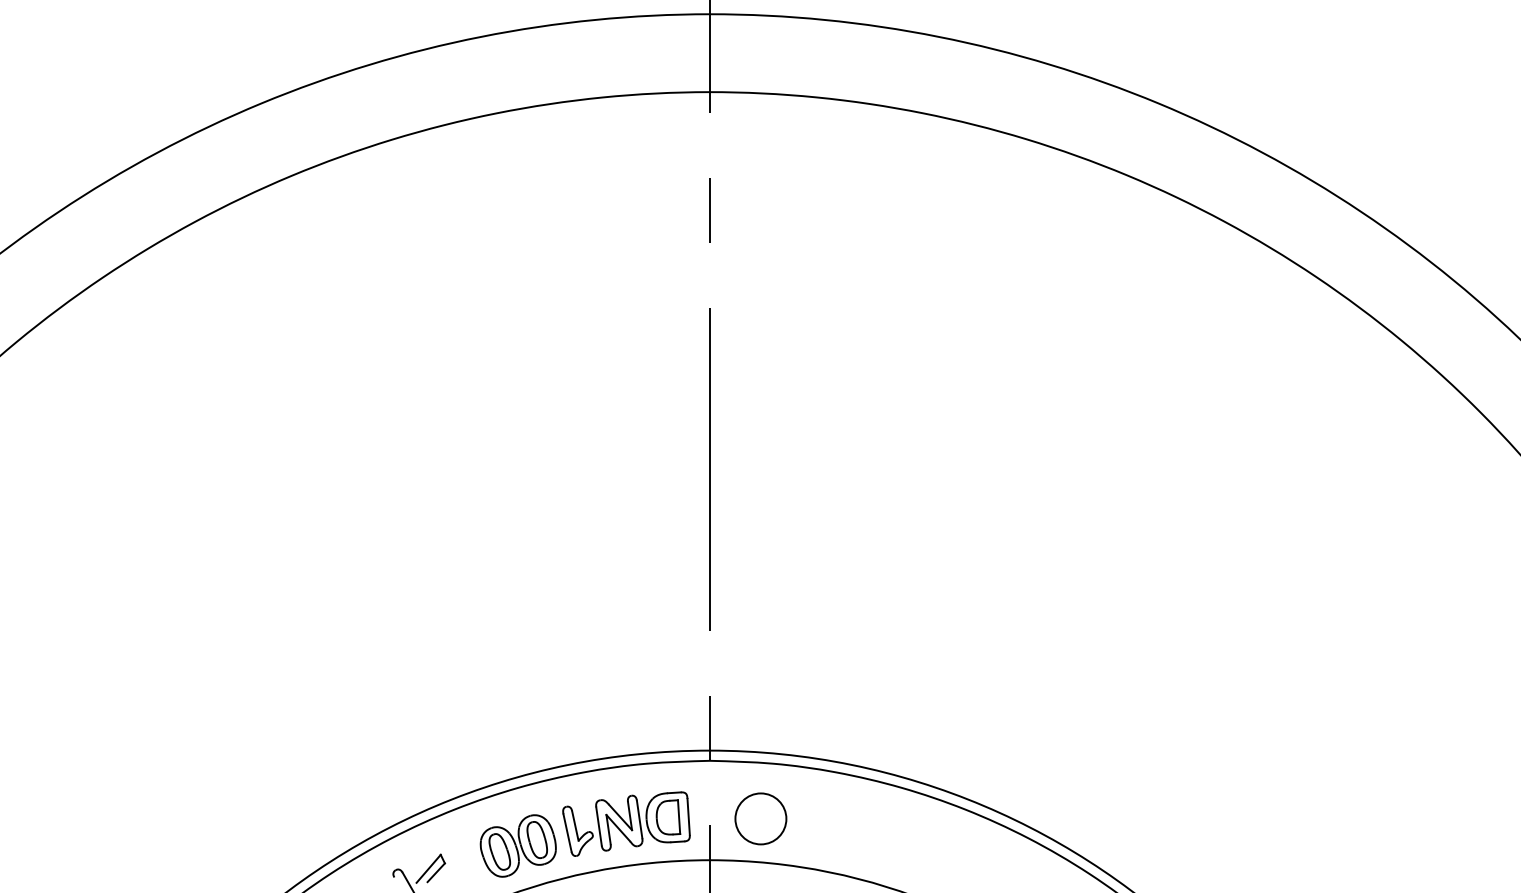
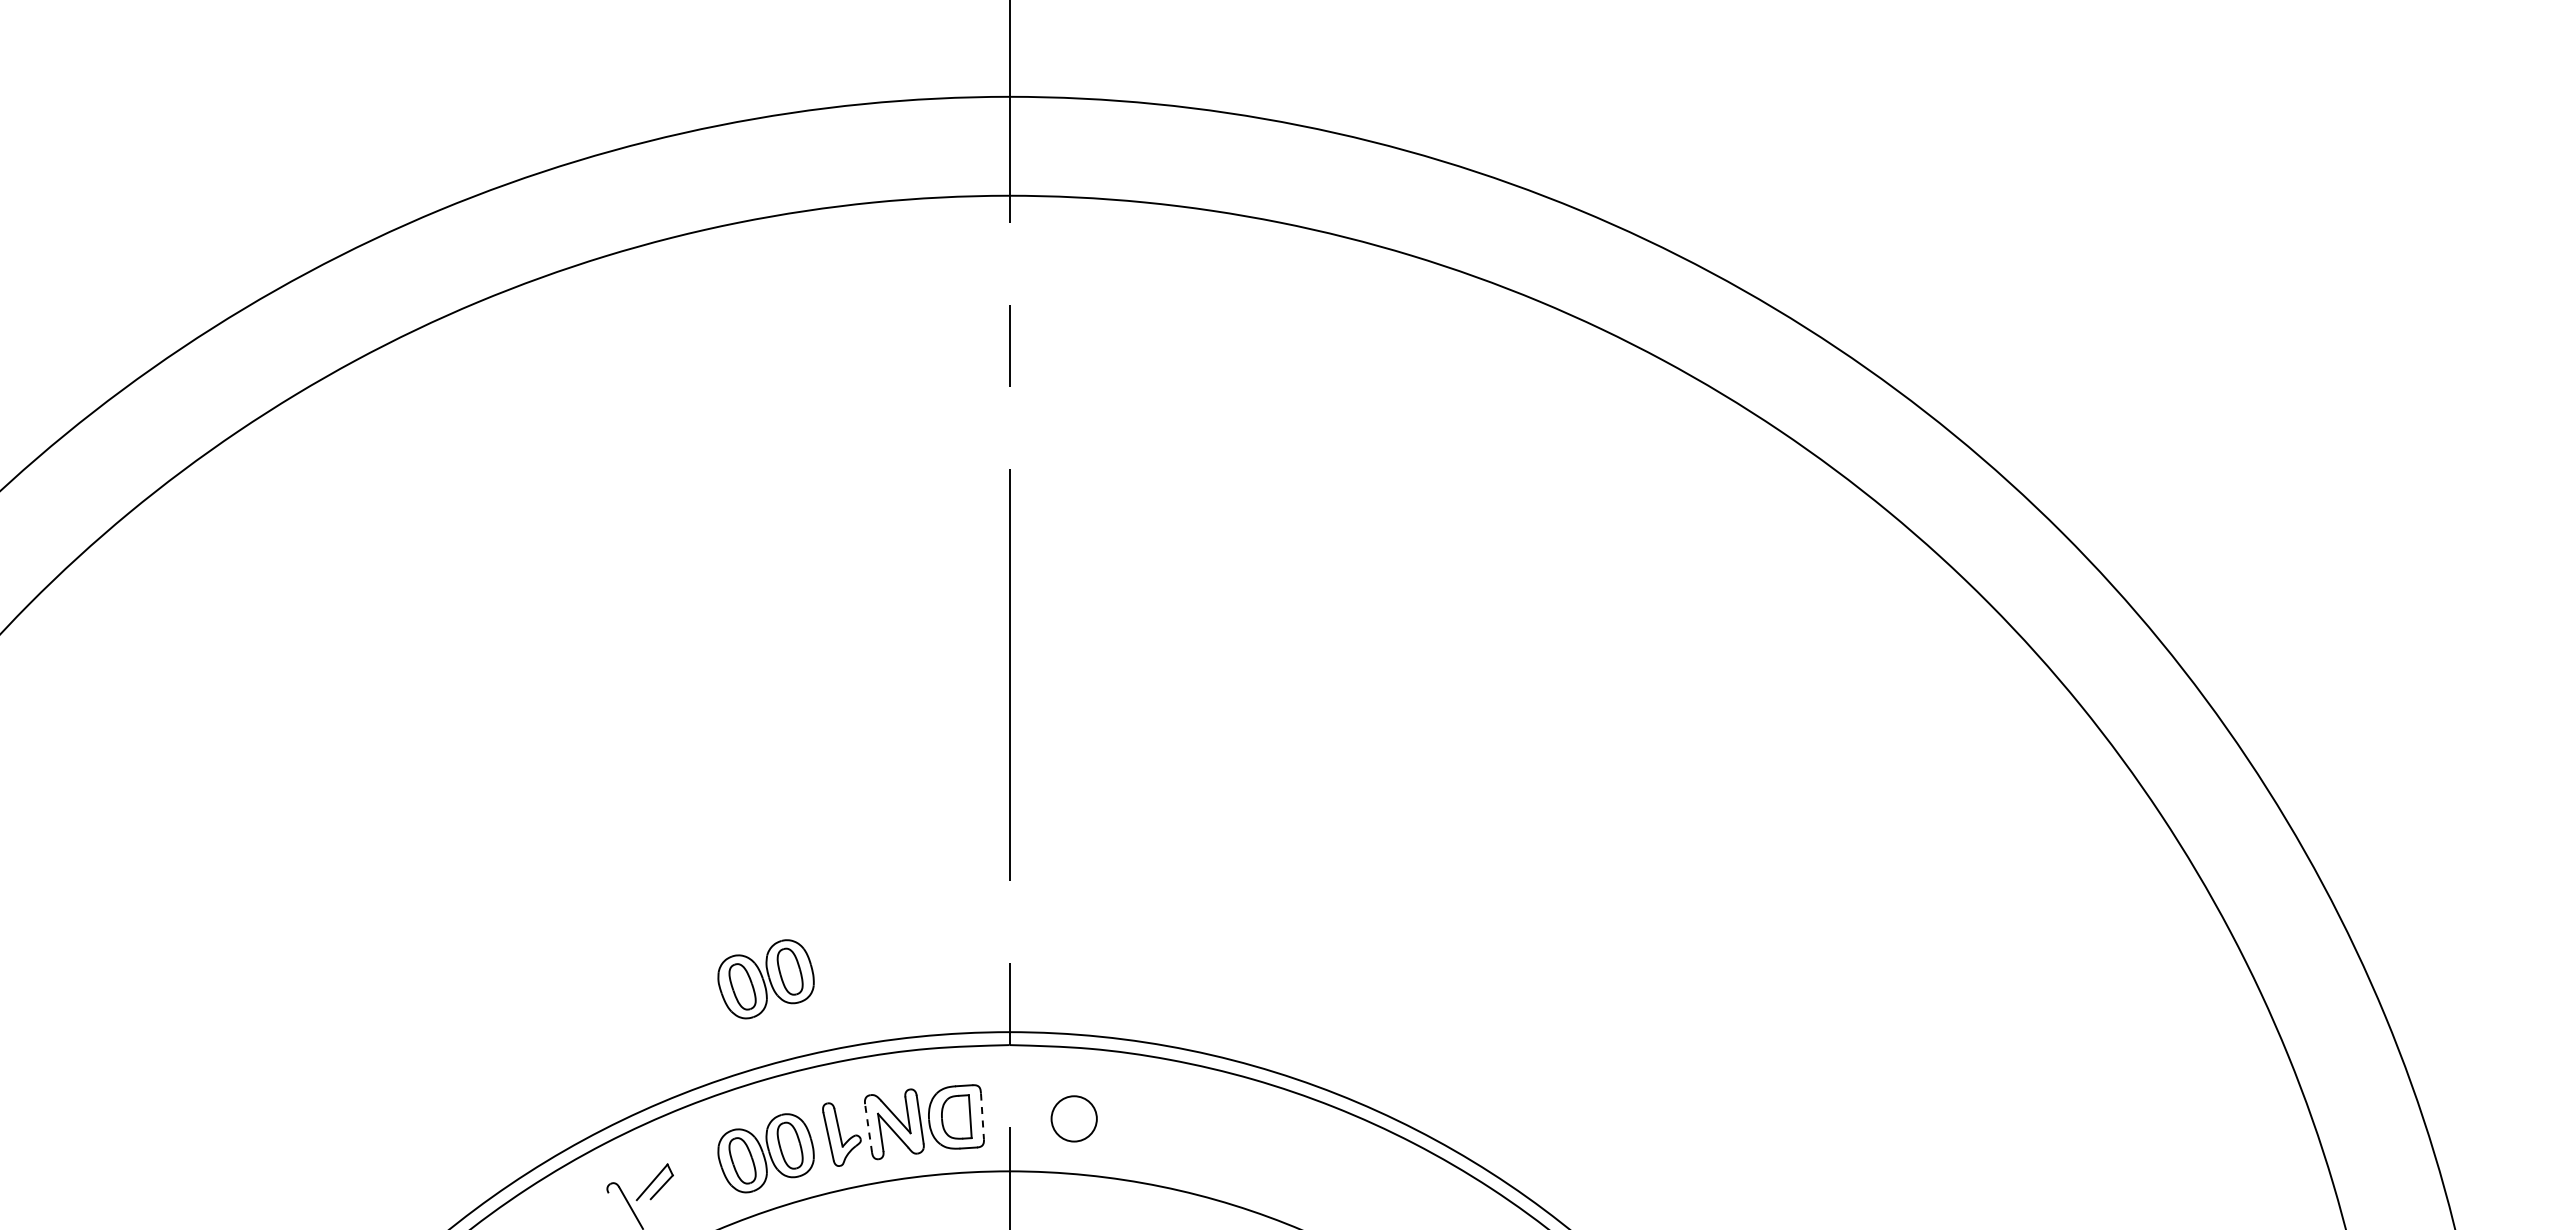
part: (517, 709) -> (765, 979), added
line: (688, 817) -> (982, 1116), solid -> dashed
circle: (760, 818) -> (1073, 1118), size x0.7
line: (598, 826) -> (868, 1128), solid -> dashed

